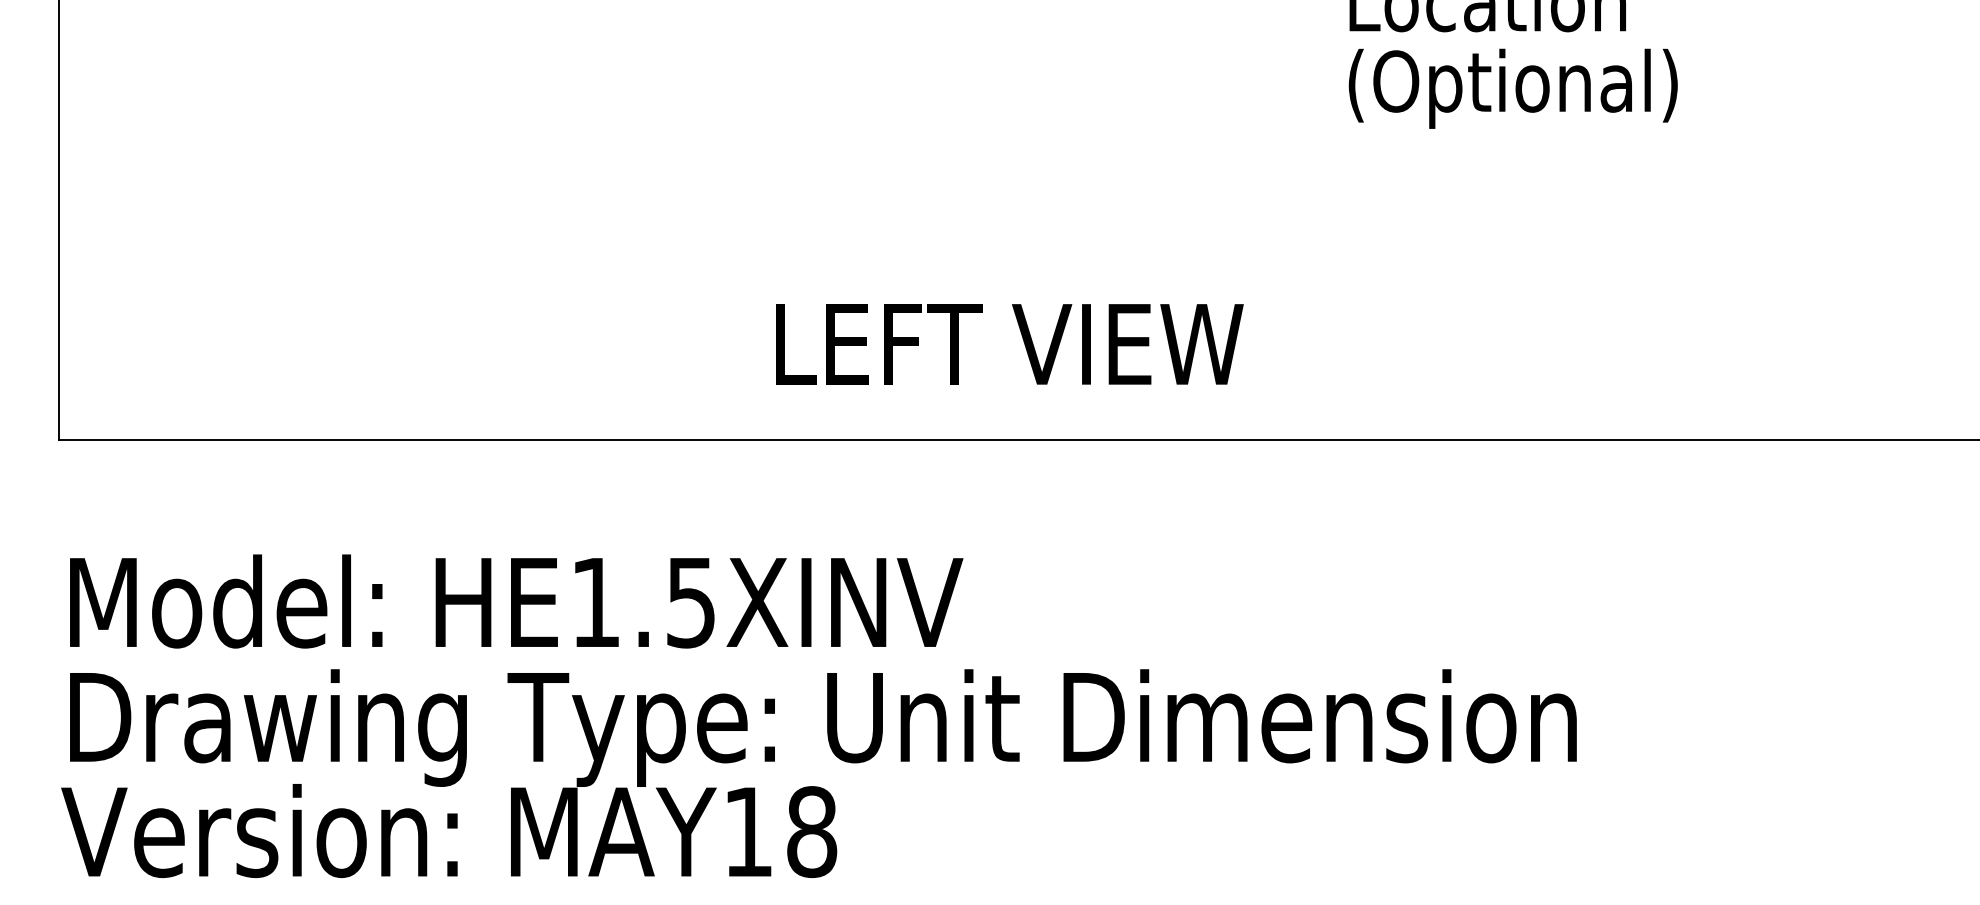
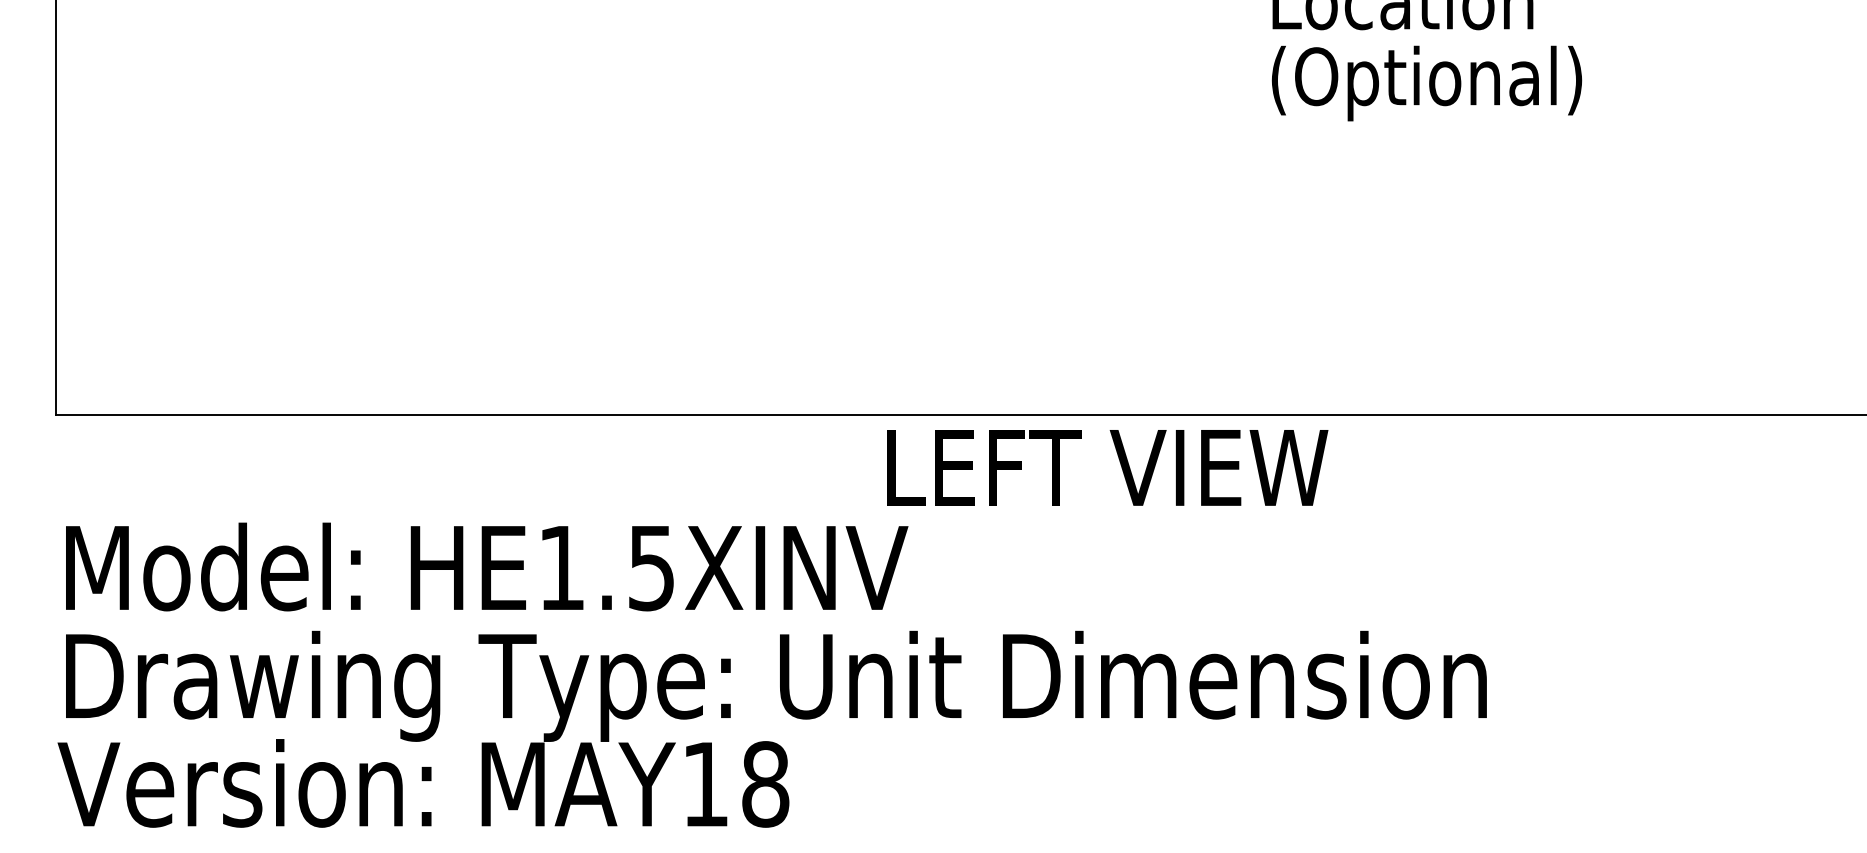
text: (1009, 344) -> (1107, 467), moved

